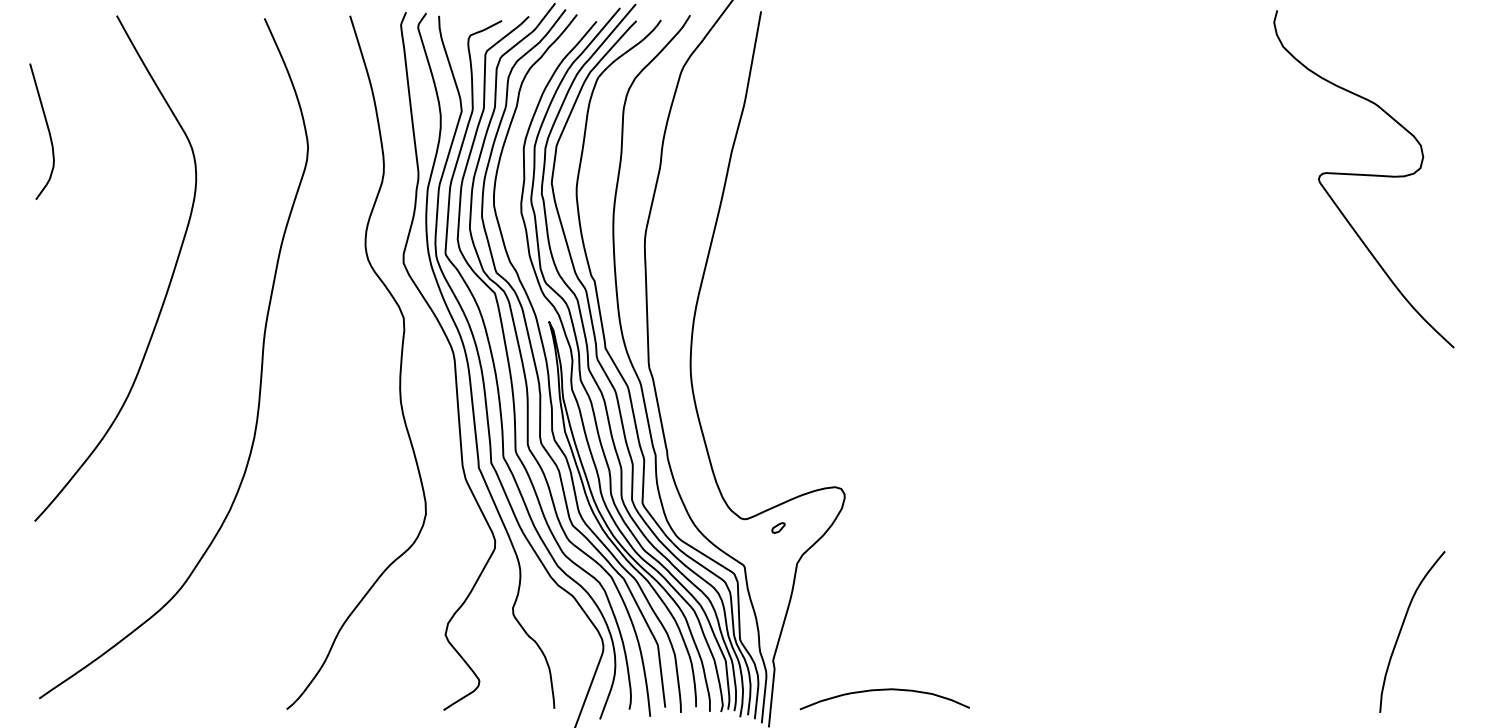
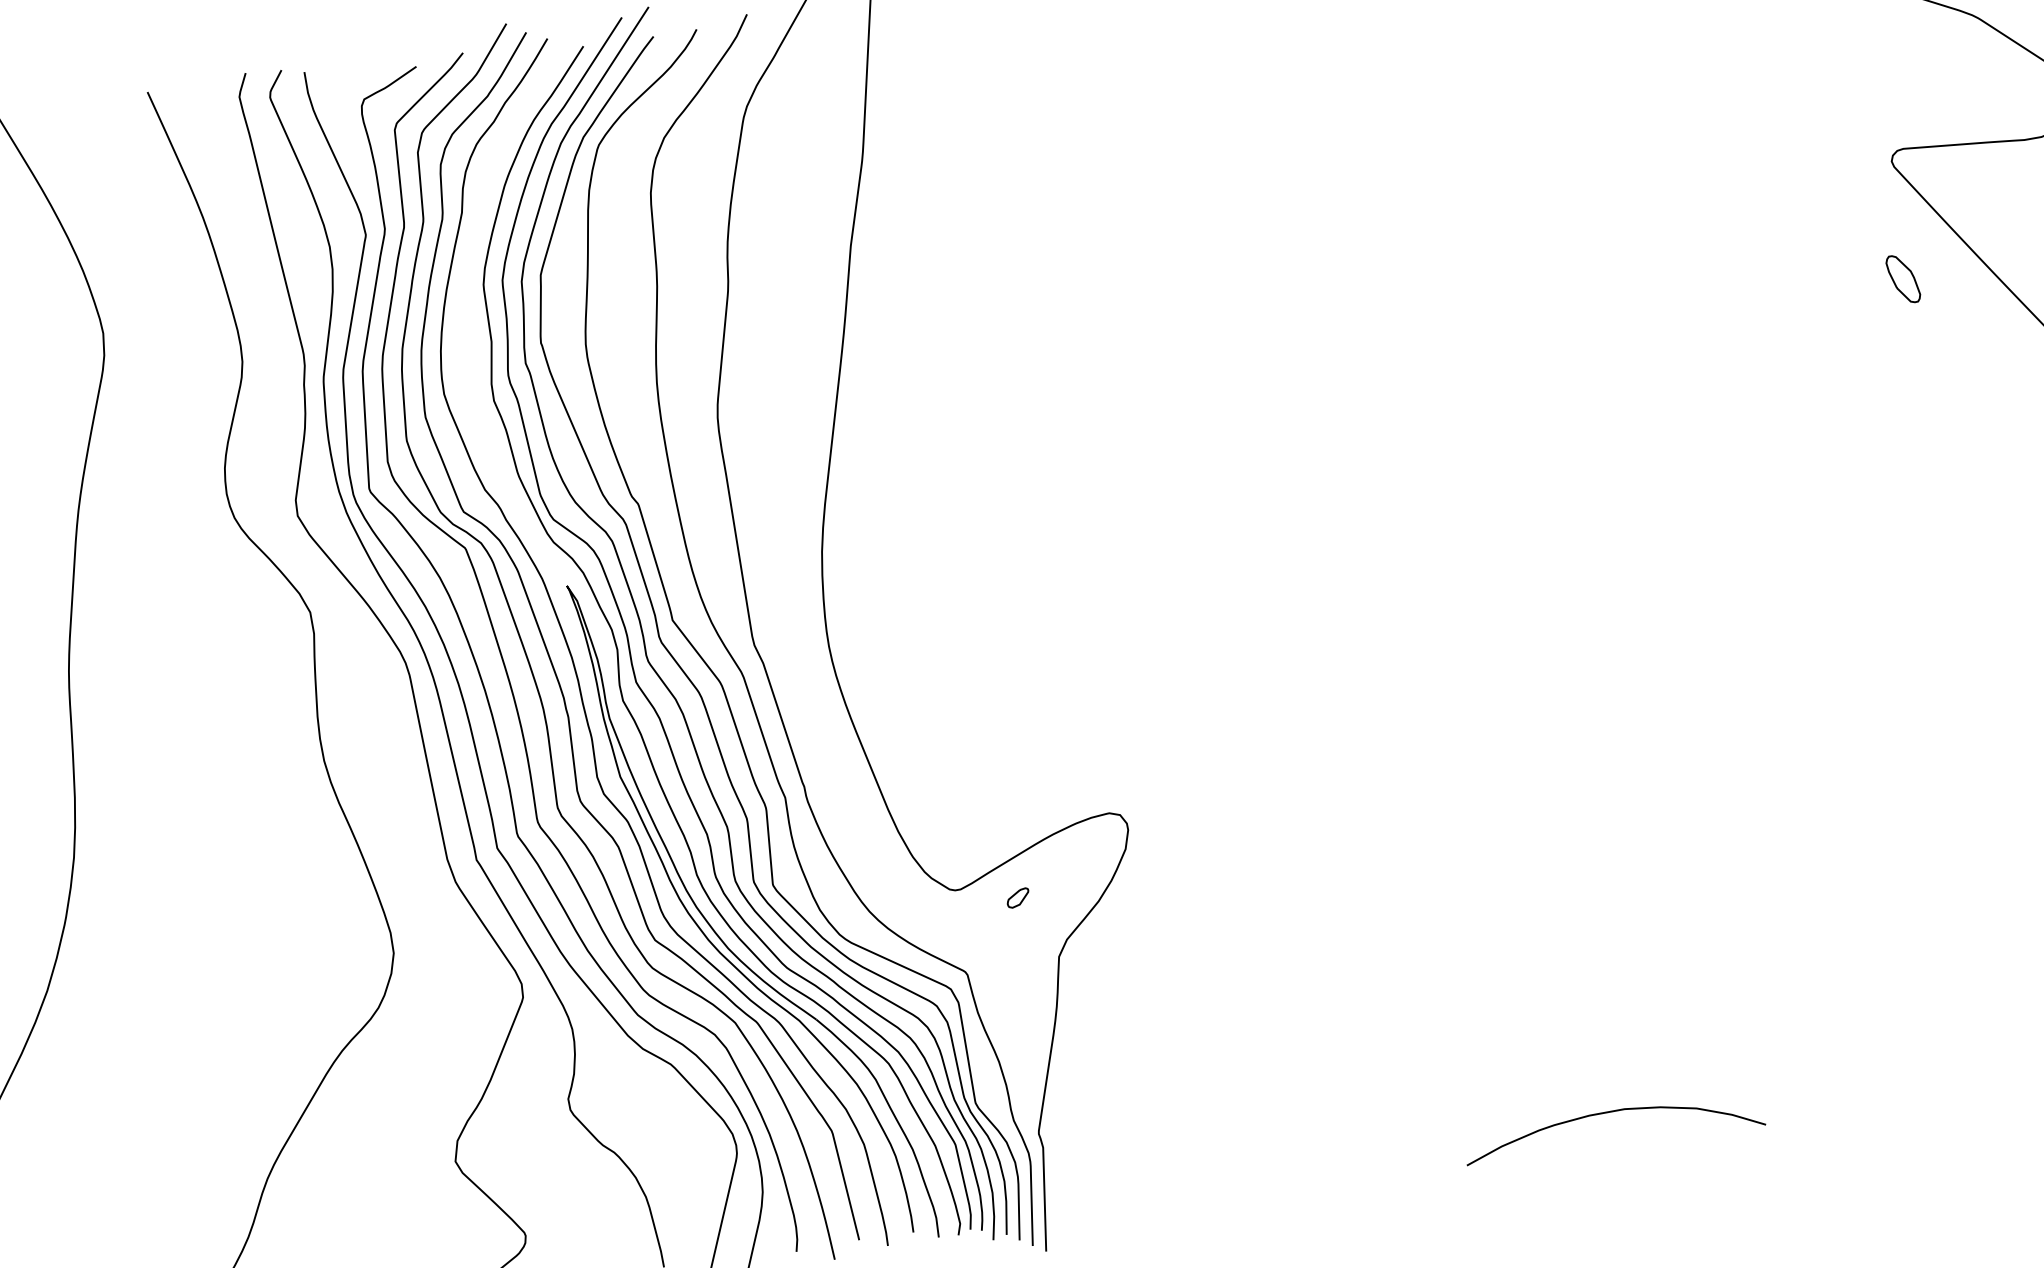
part: (1316, 245) -> (1902, 278), added
curve: (884, 690) -> (1611, 1113), moved

